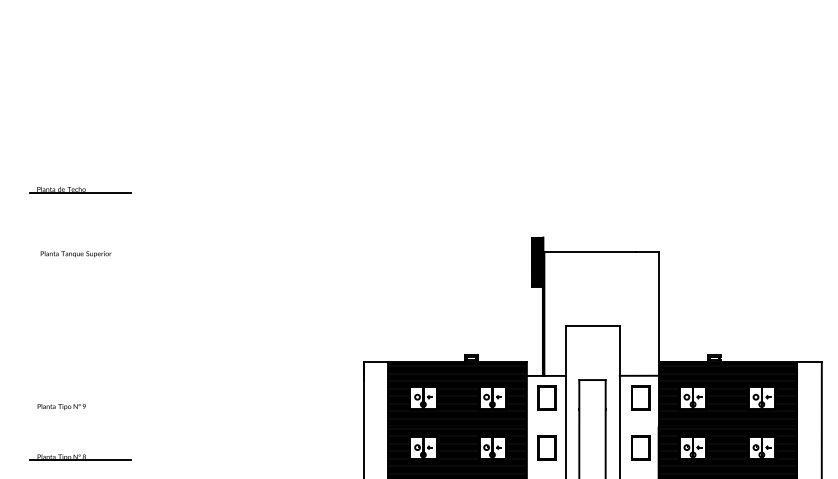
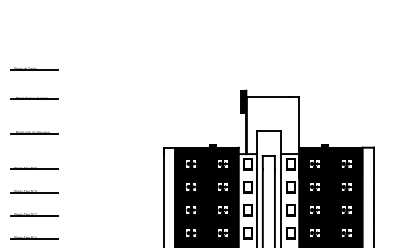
line: (81, 256) -> (34, 99), added
line: (81, 328) -> (34, 132), added
line: (81, 409) -> (34, 169), added

